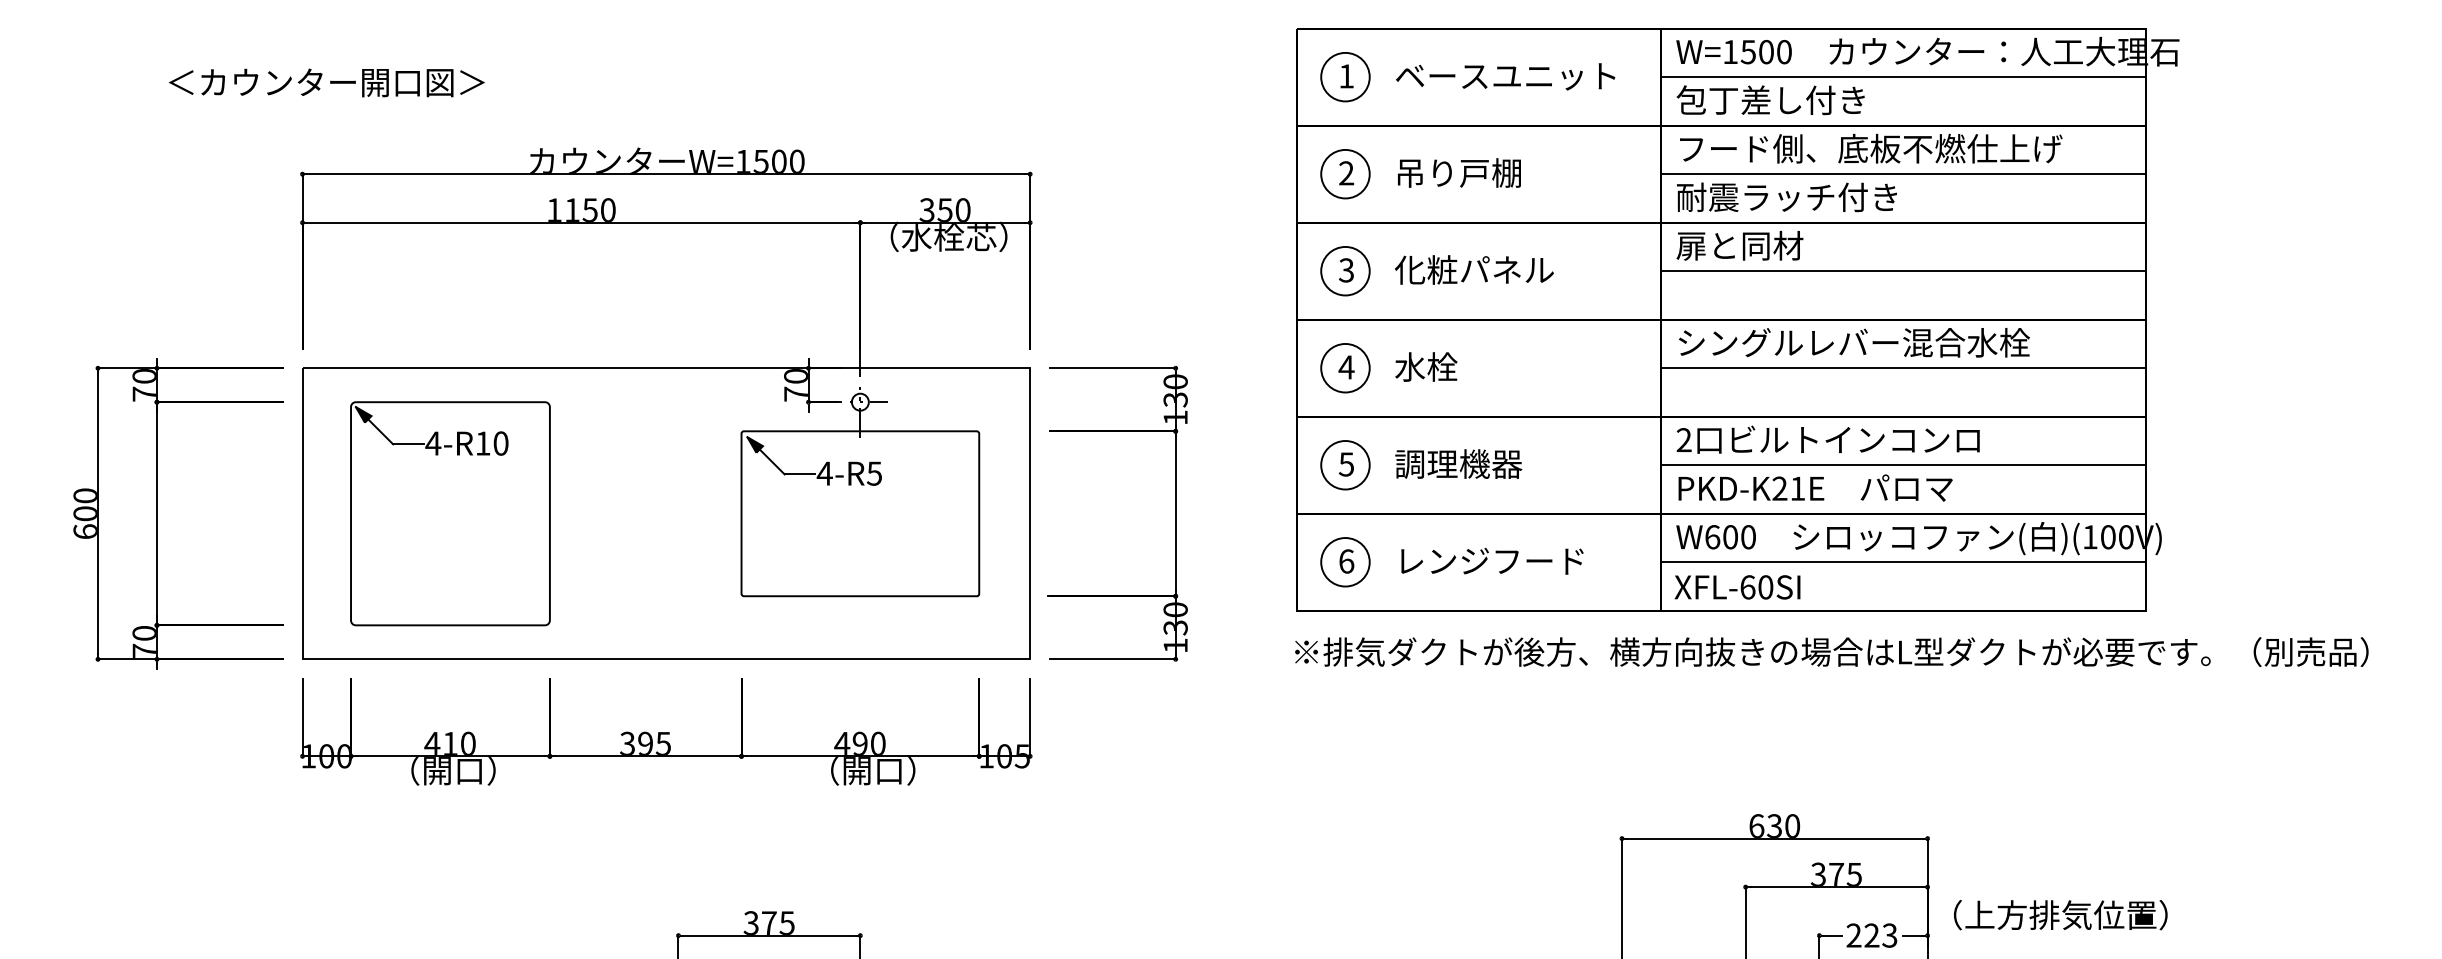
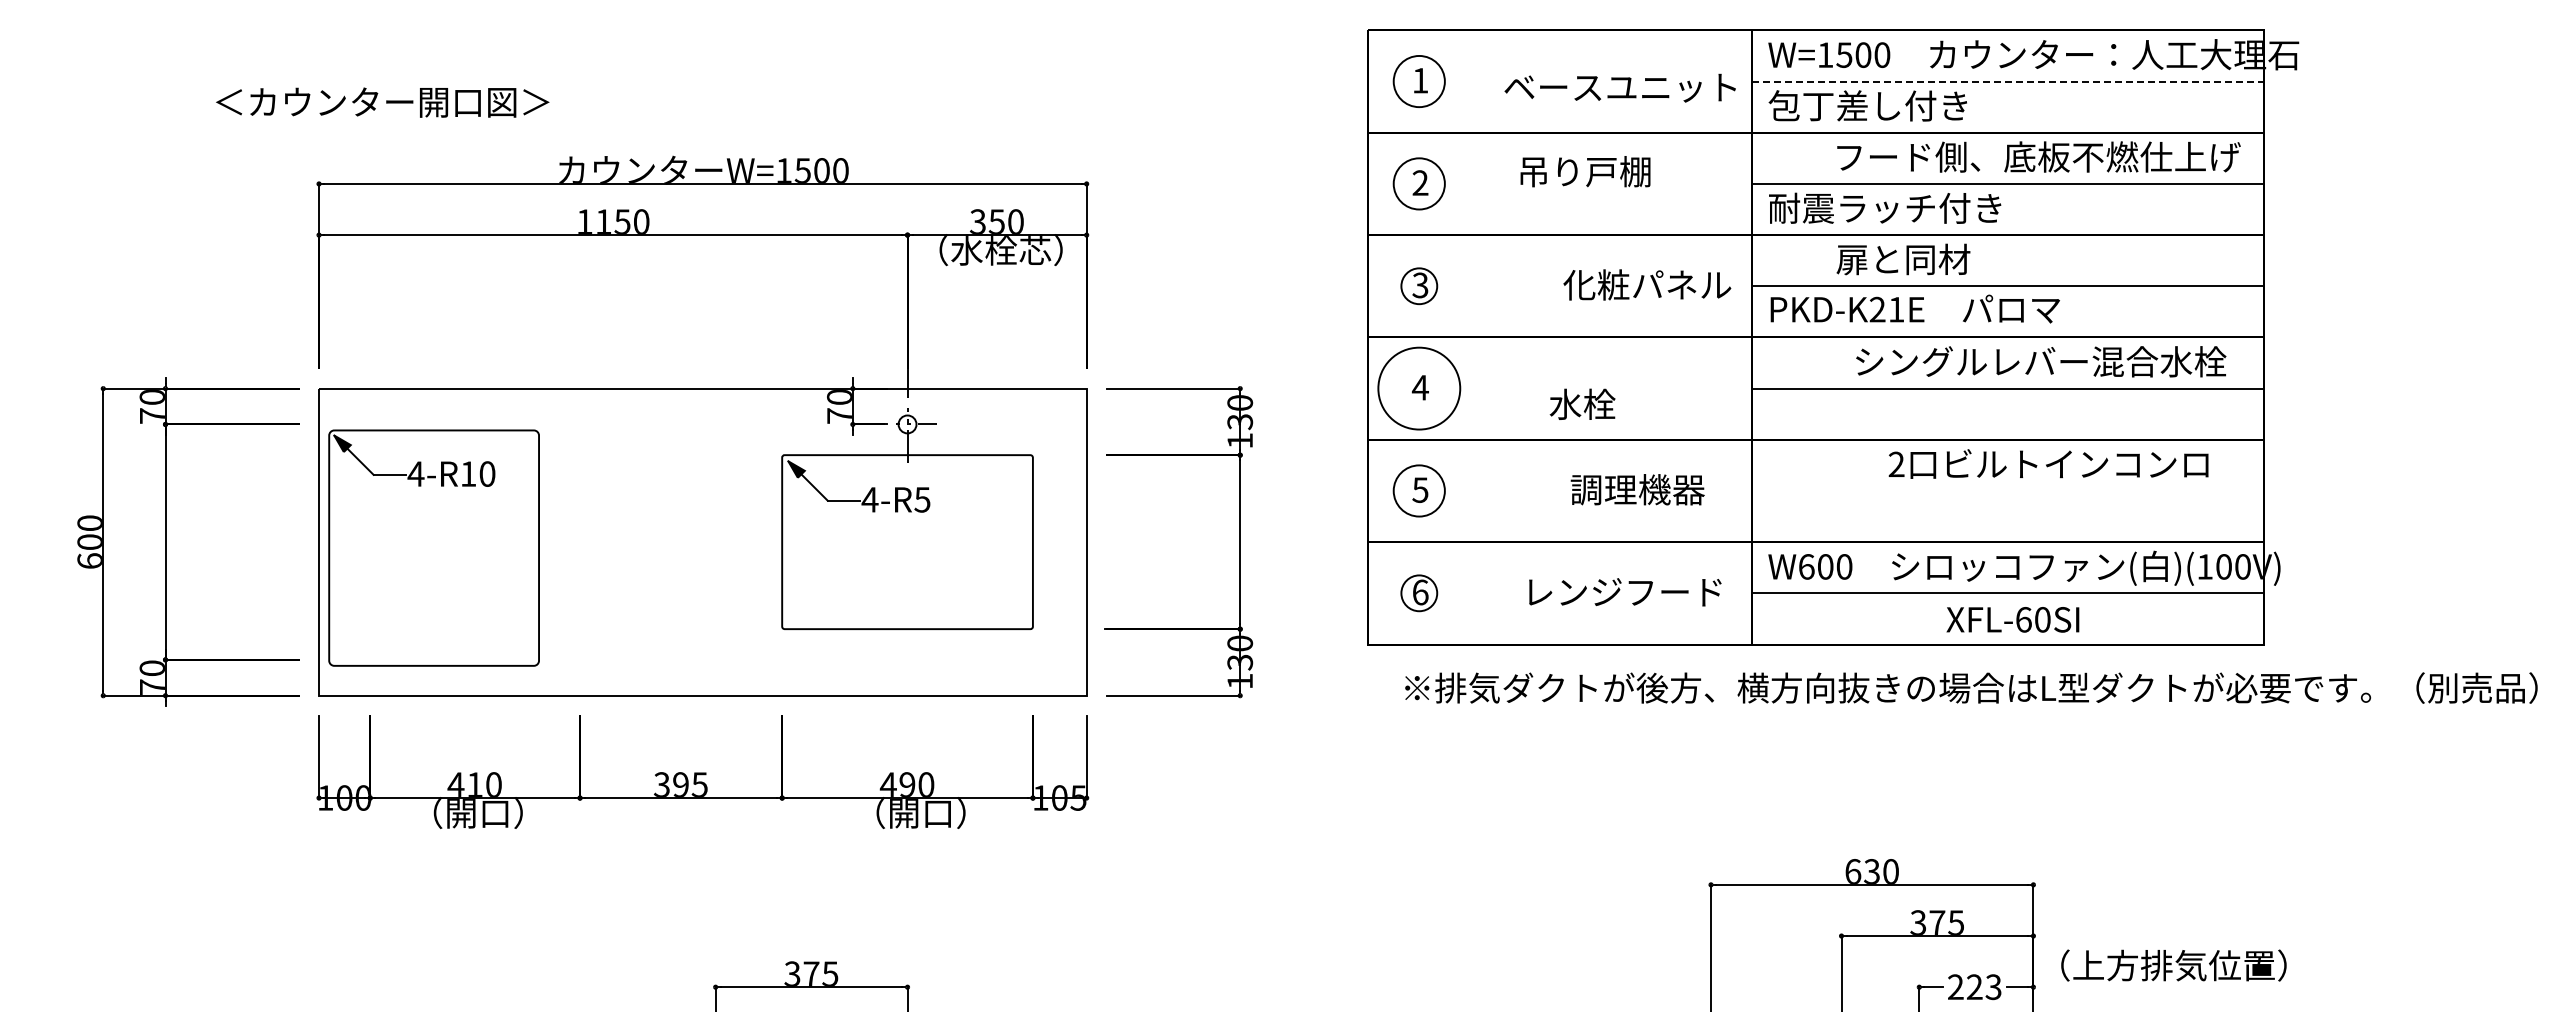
text: (1504, 76) -> (1619, 87), moved
line: (1903, 77) -> (2007, 81), solid -> dashed
text: (326, 82) -> (382, 102), moved
text: (1870, 148) -> (2038, 156), moved
text: (1459, 172) -> (1585, 171), moved
text: (1739, 245) -> (1903, 259), moved
text: (1474, 269) -> (1647, 284), moved
circle: (1344, 270) -> (1418, 285), size x0.7
text: (1854, 342) -> (2041, 361), moved
text: (1426, 366) -> (1582, 403), moved
circle: (1344, 368) -> (1418, 388), size x1.6
text: (1828, 439) -> (2048, 463), moved
text: (1458, 463) -> (1637, 489), moved
line: (1903, 464) -> (2007, 490), removed
text: (1814, 487) -> (1914, 308), moved
part: (449, 513) -> (433, 547), moved
circle: (1344, 561) -> (1418, 592), size x0.7
text: (1492, 561) -> (1625, 592), moved
text: (1737, 587) -> (2012, 619), moved
text: (1831, 651) -> (1971, 687), moved

